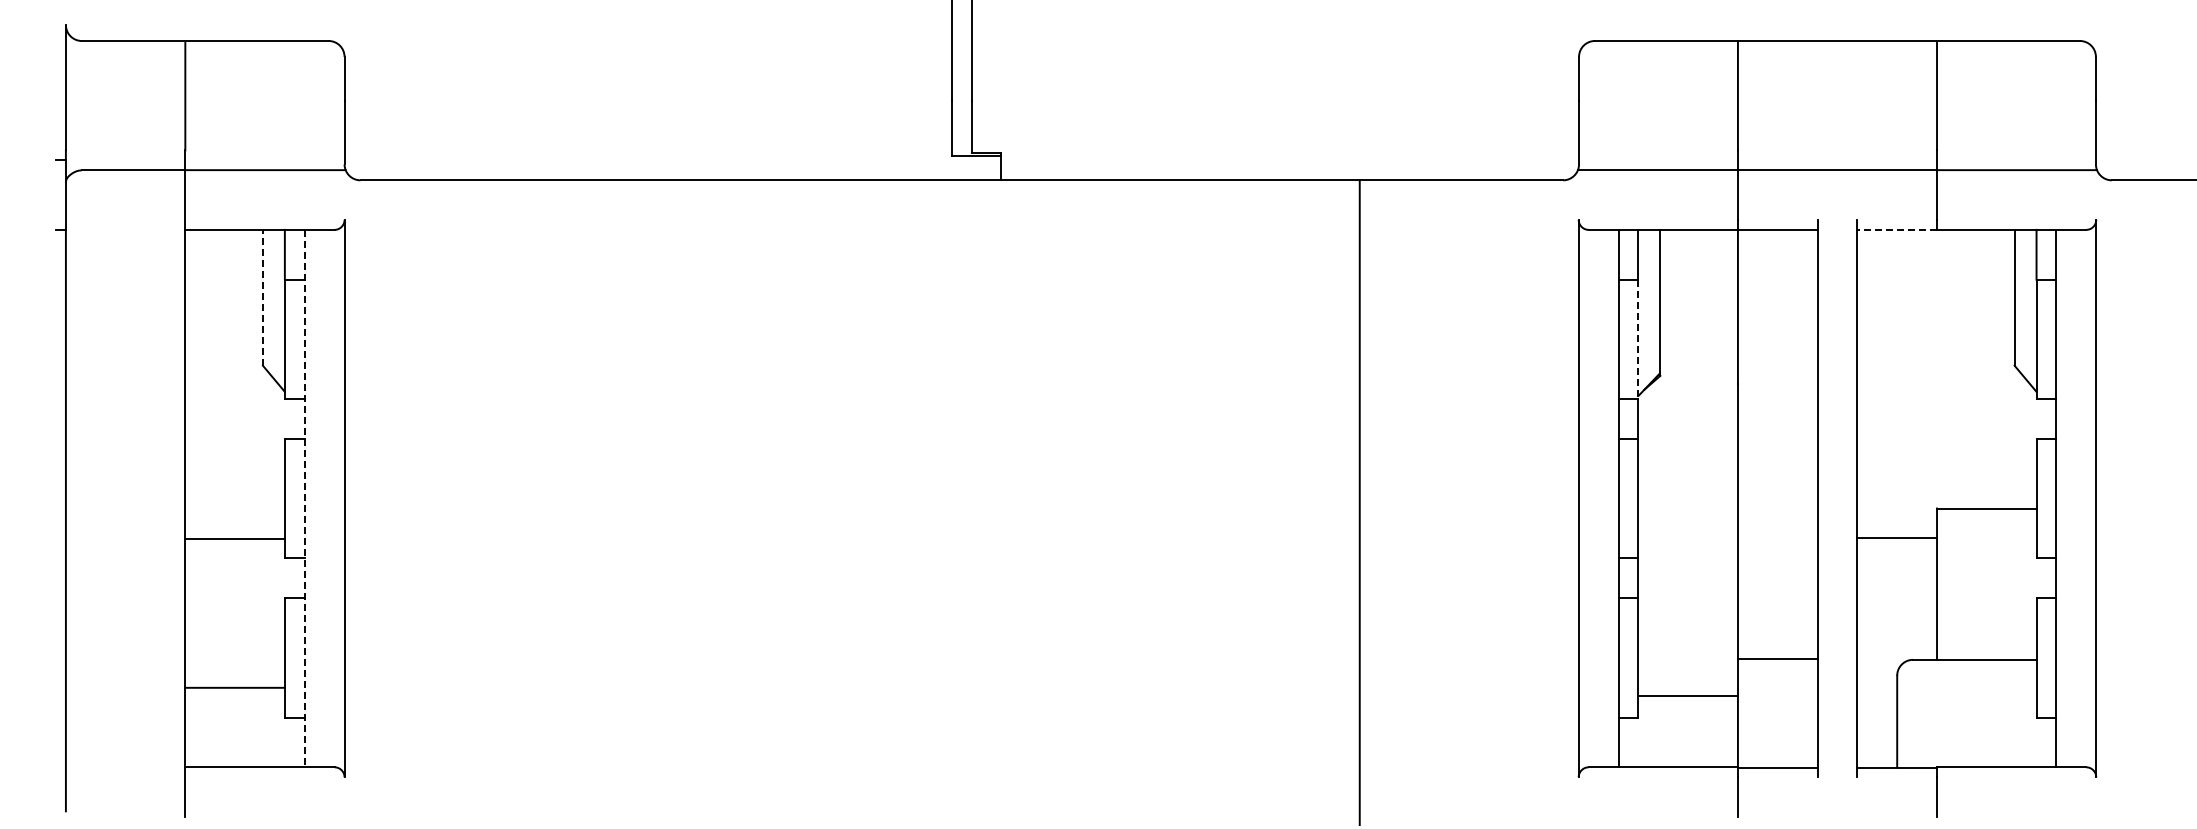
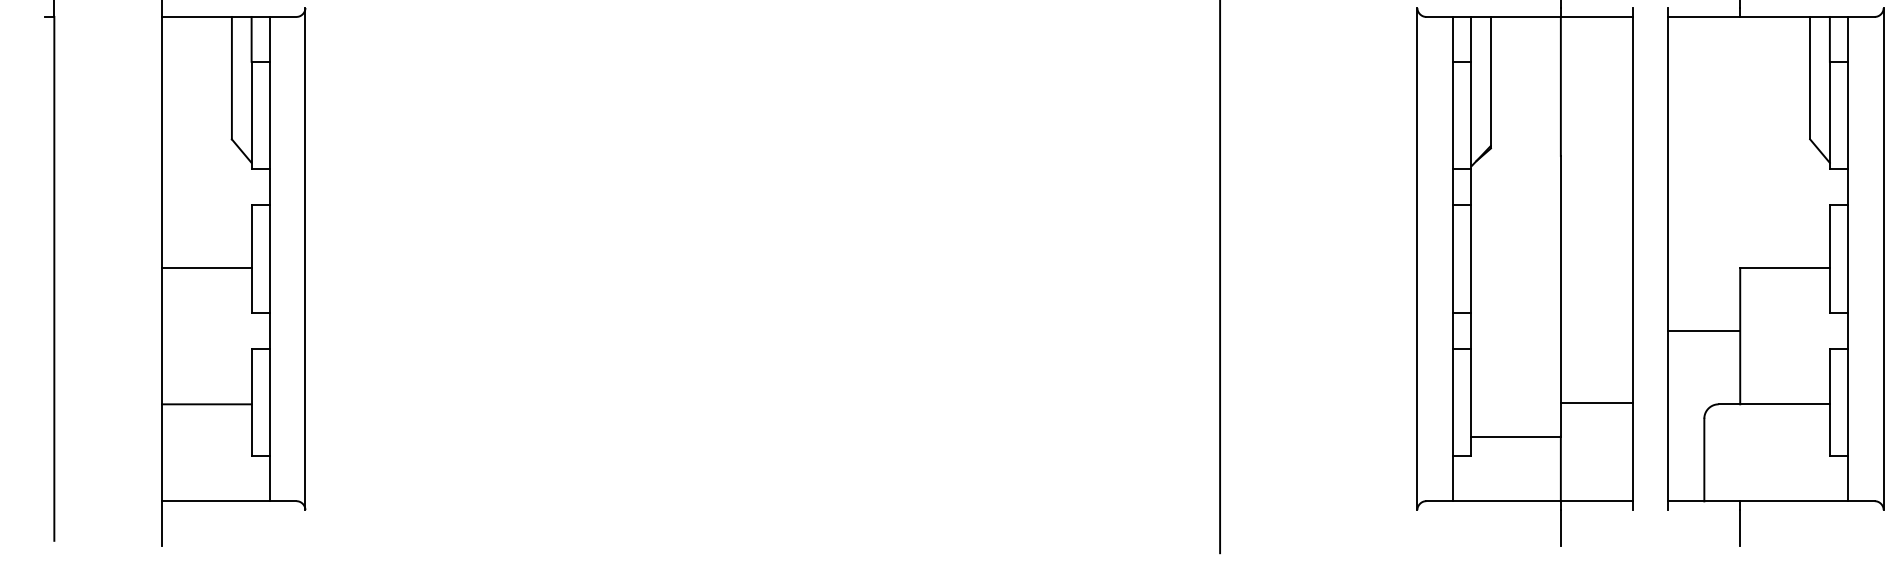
line: (1897, 230) -> (1704, 17), dashed -> solid
line: (262, 297) -> (231, 77), dashed -> solid
line: (1638, 339) -> (1471, 115), dashed -> solid
line: (304, 498) -> (269, 258), dashed -> solid
line: (234, 538) -> (206, 267), moved
line: (1897, 538) -> (1704, 331), moved
line: (234, 687) -> (206, 404), moved

